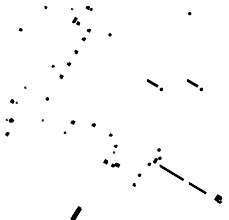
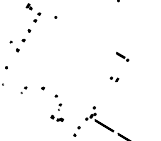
line: (154, 85) -> (90, 57), removed
part: (184, 113) -> (114, 79), added
part: (69, 127) -> (24, 90), size x0.62

